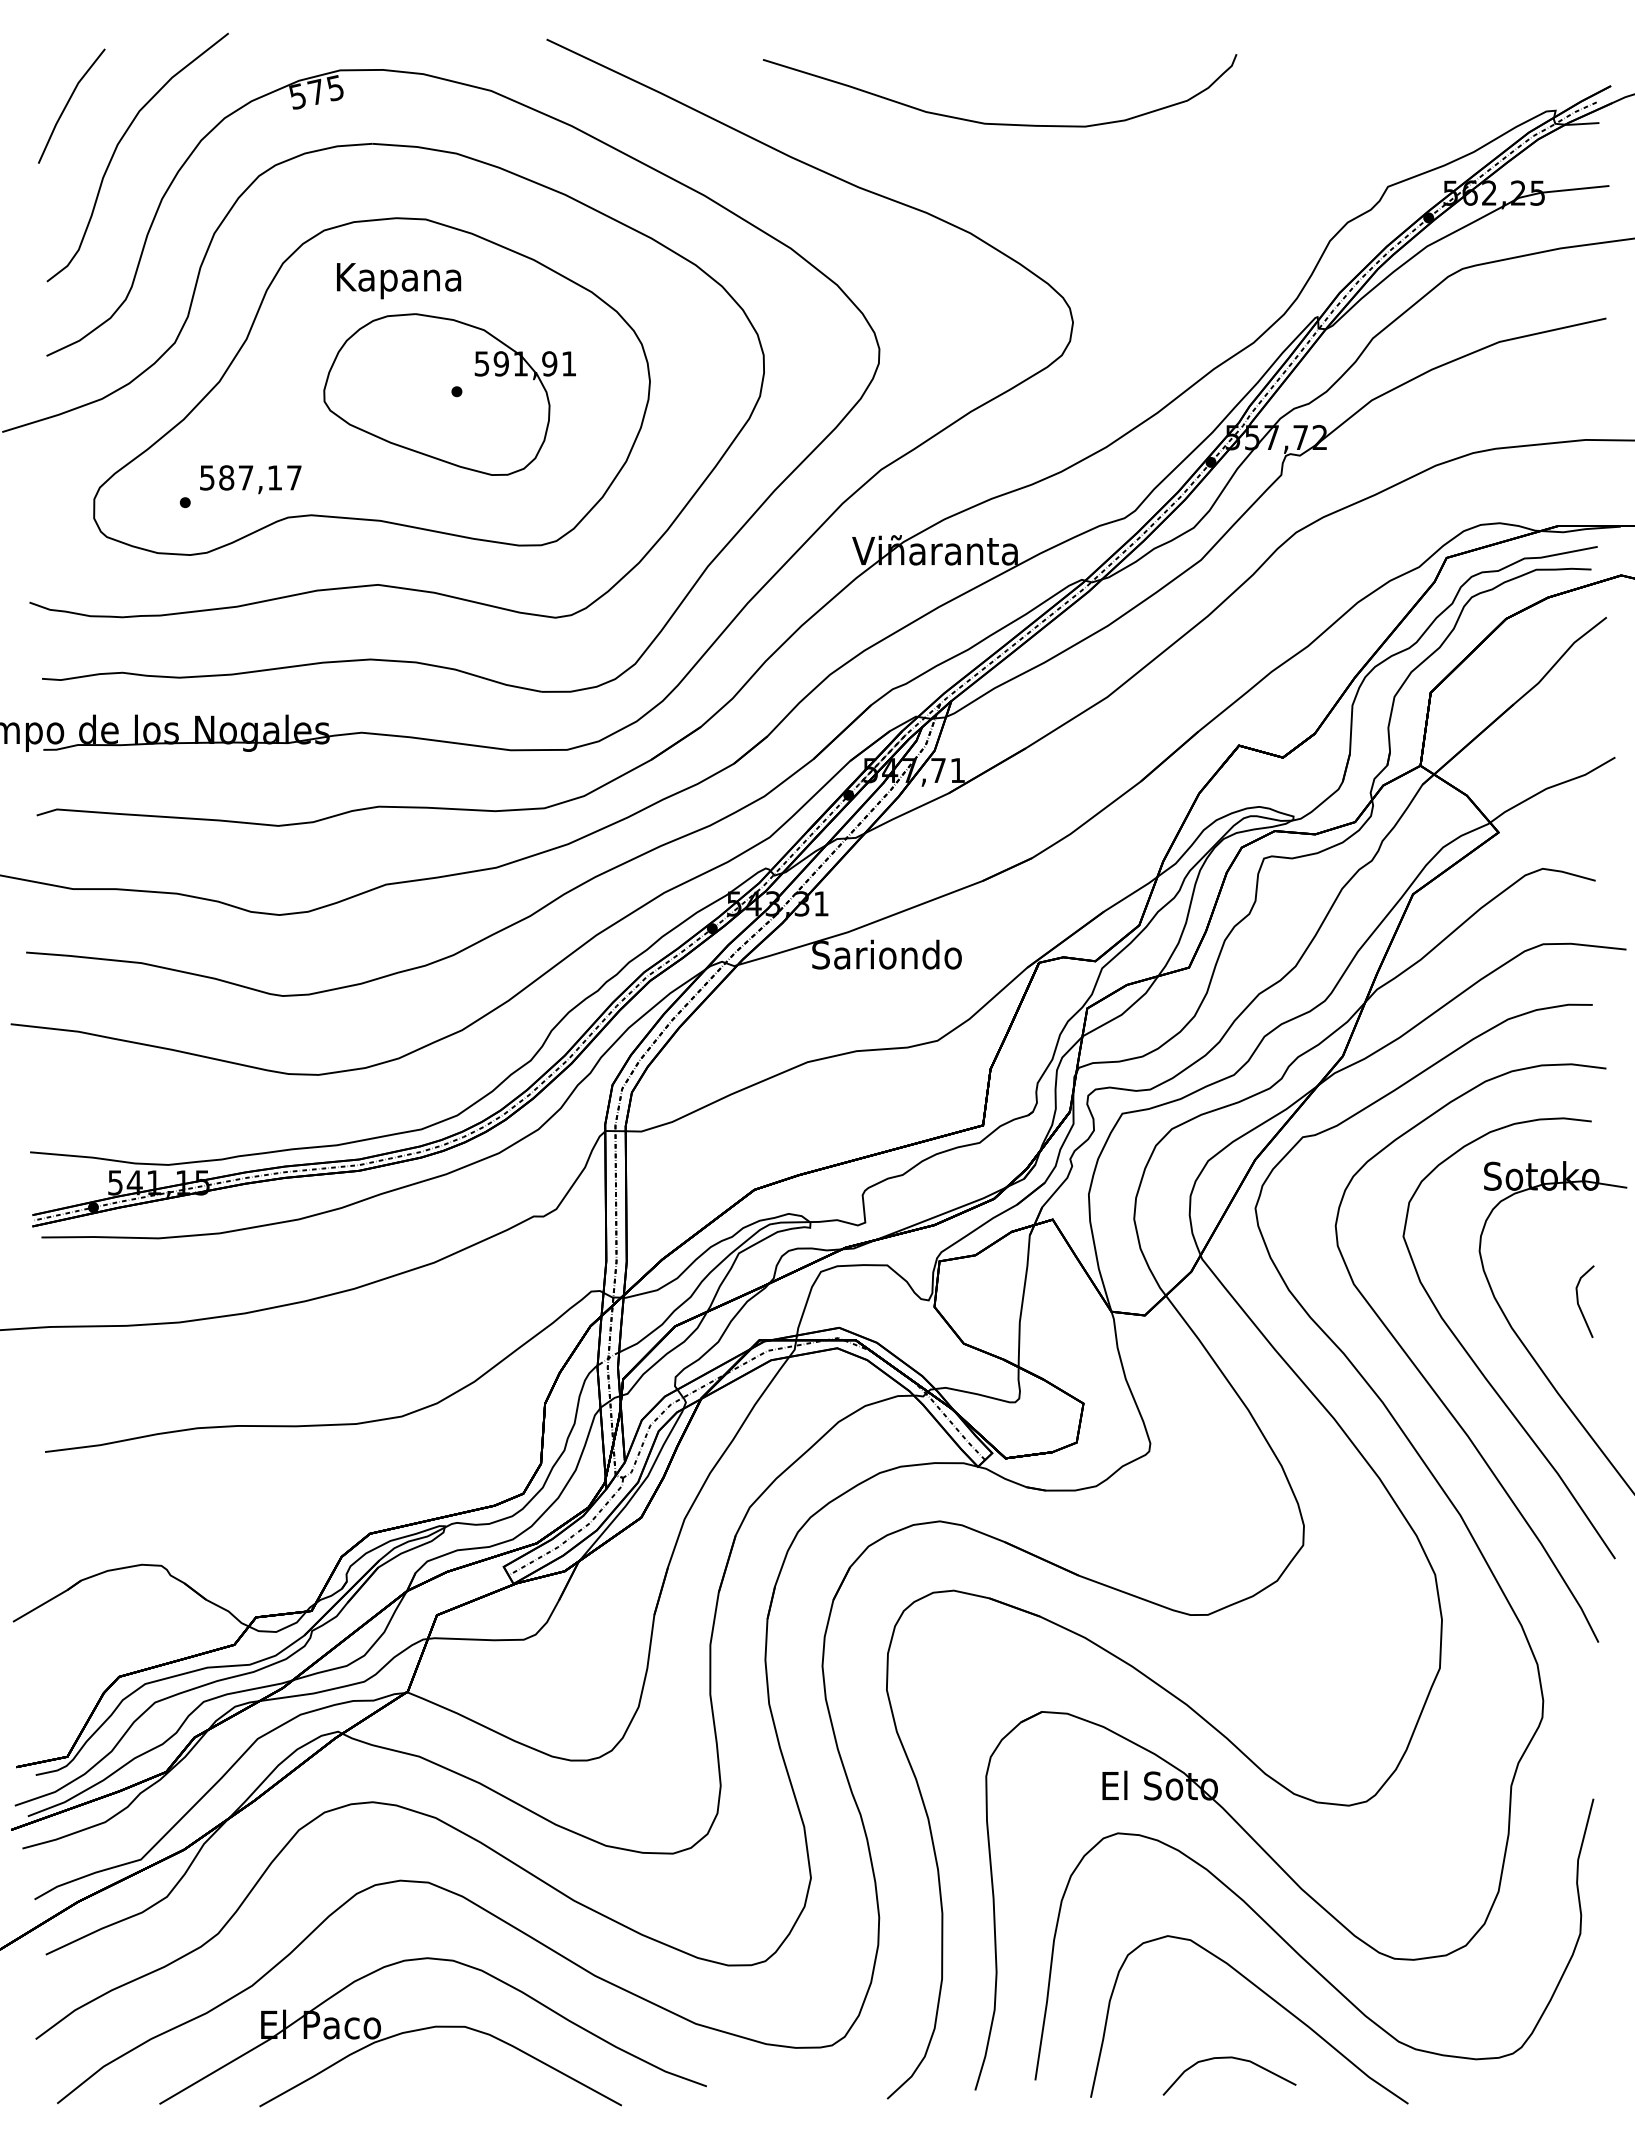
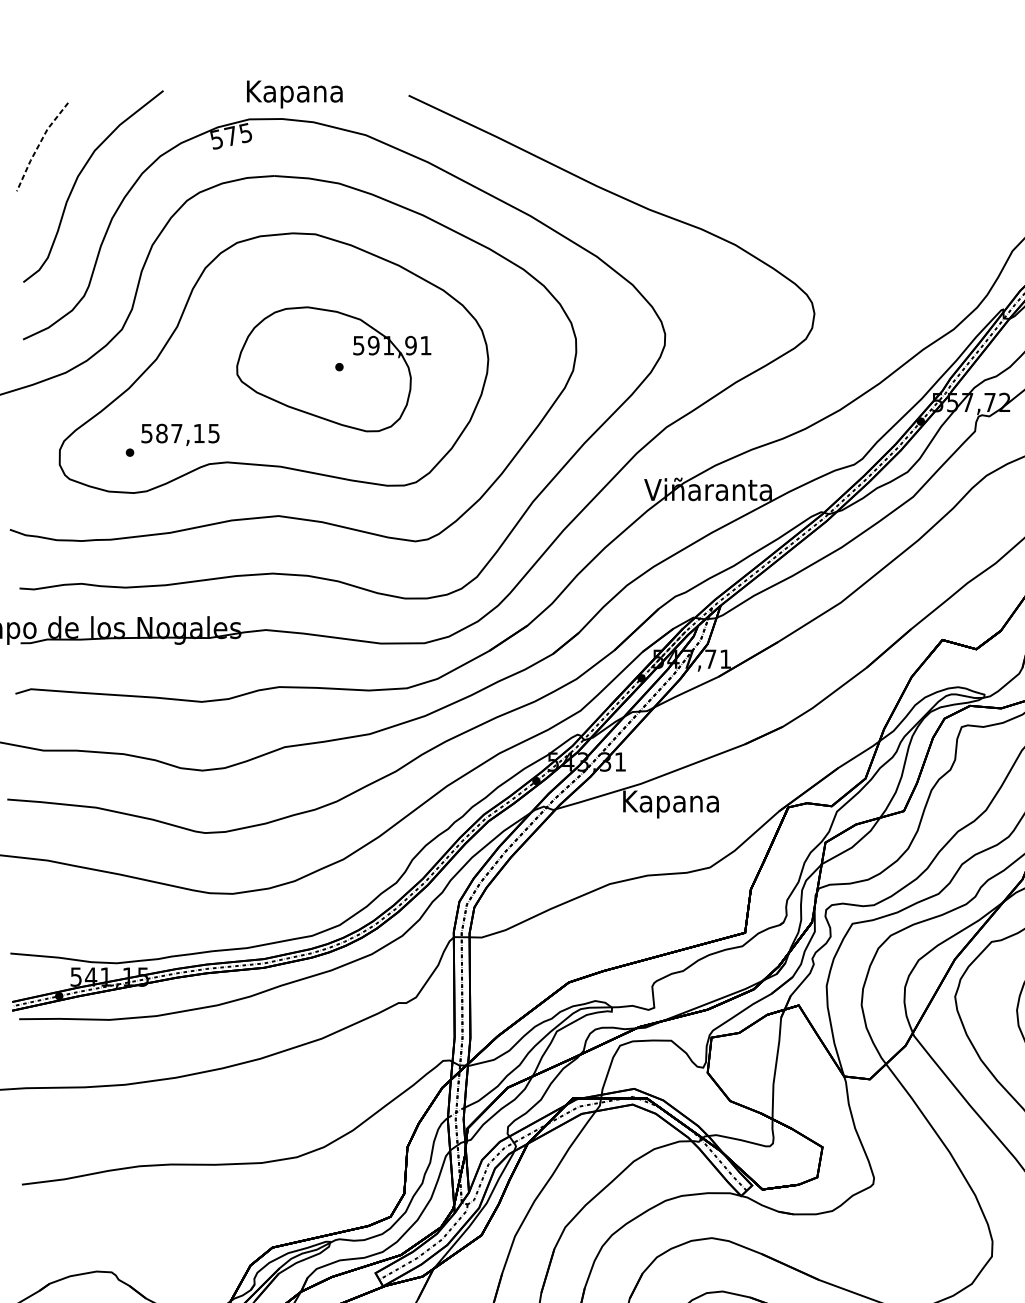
line: (67, 104) -> (39, 145), solid -> dashed
curve: (1000, 123) -> (758, 160), removed
text: (399, 281) -> (295, 94), moved
text: (294, 477) -> (214, 433), 587,17 -> 587,15
text: (886, 958) -> (670, 804), Sariondo -> Kapana

